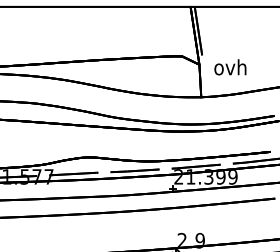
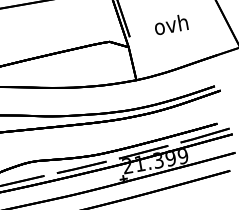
text: (230, 67) -> (171, 24), moved

